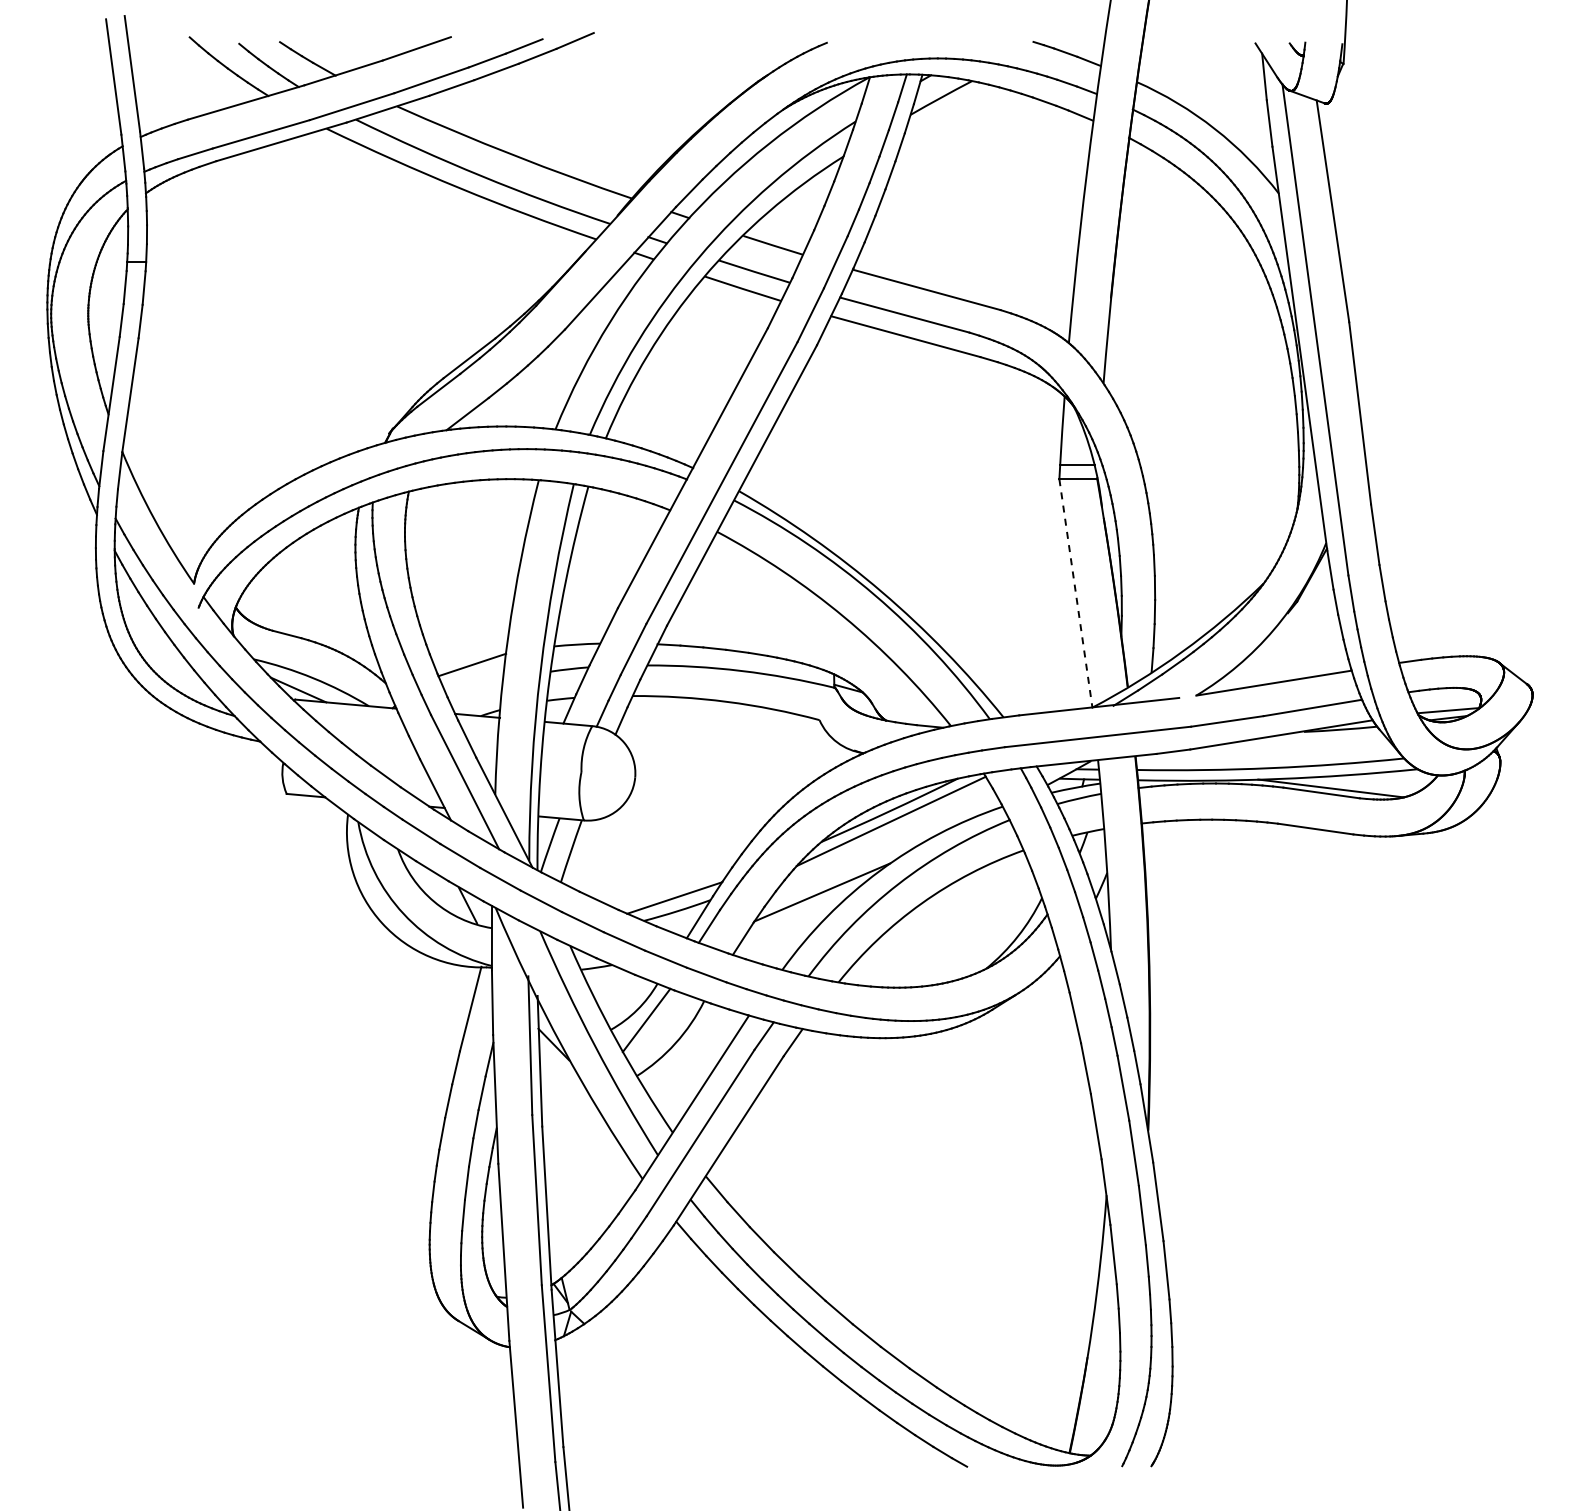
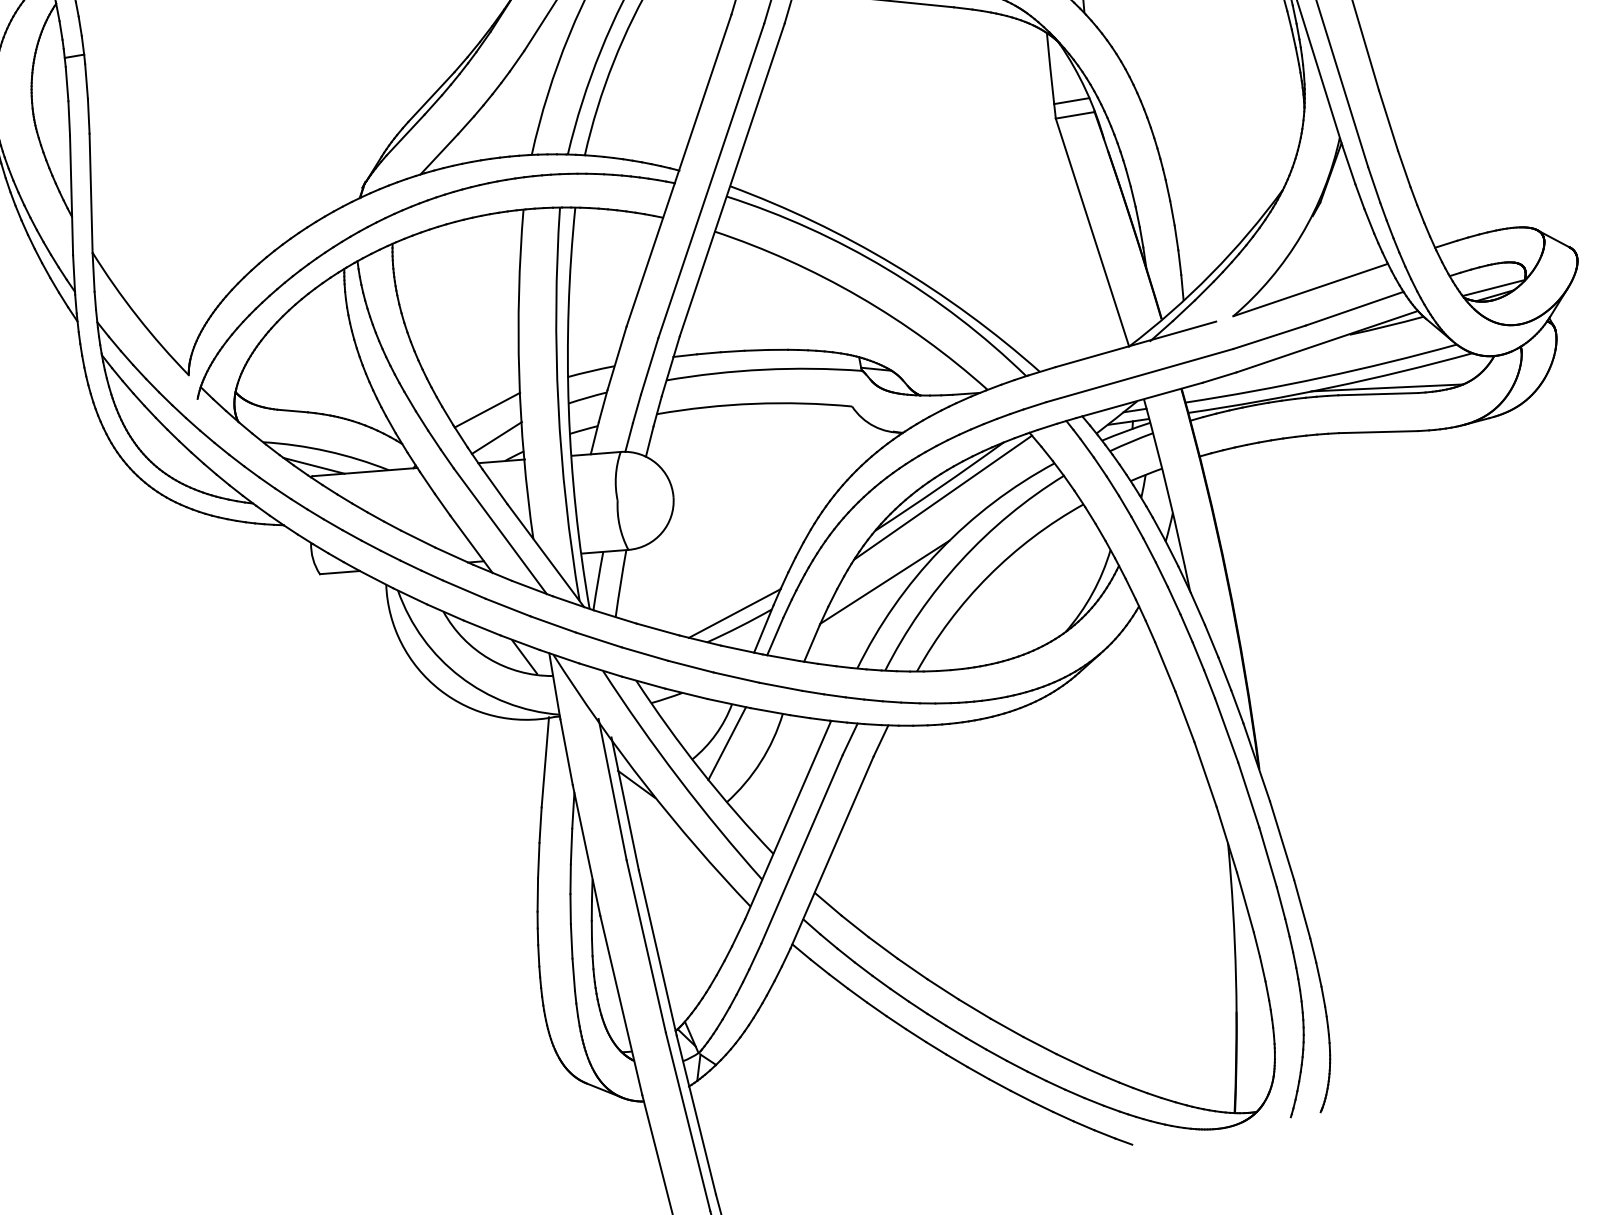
line: (1075, 593) -> (1092, 232), dashed -> solid
line: (476, 692) -> (496, 437), added

